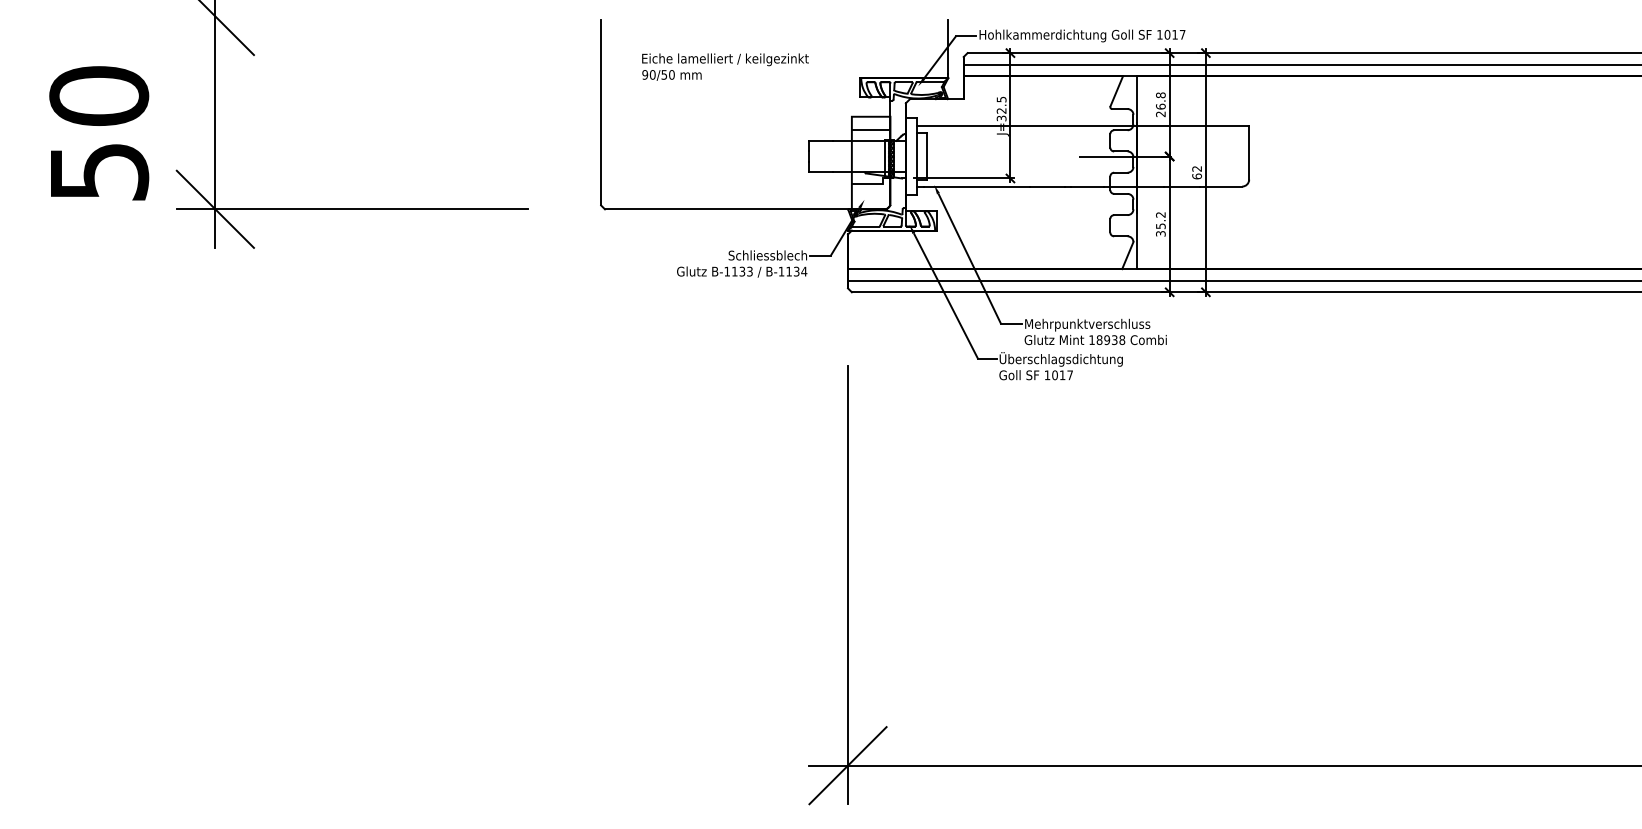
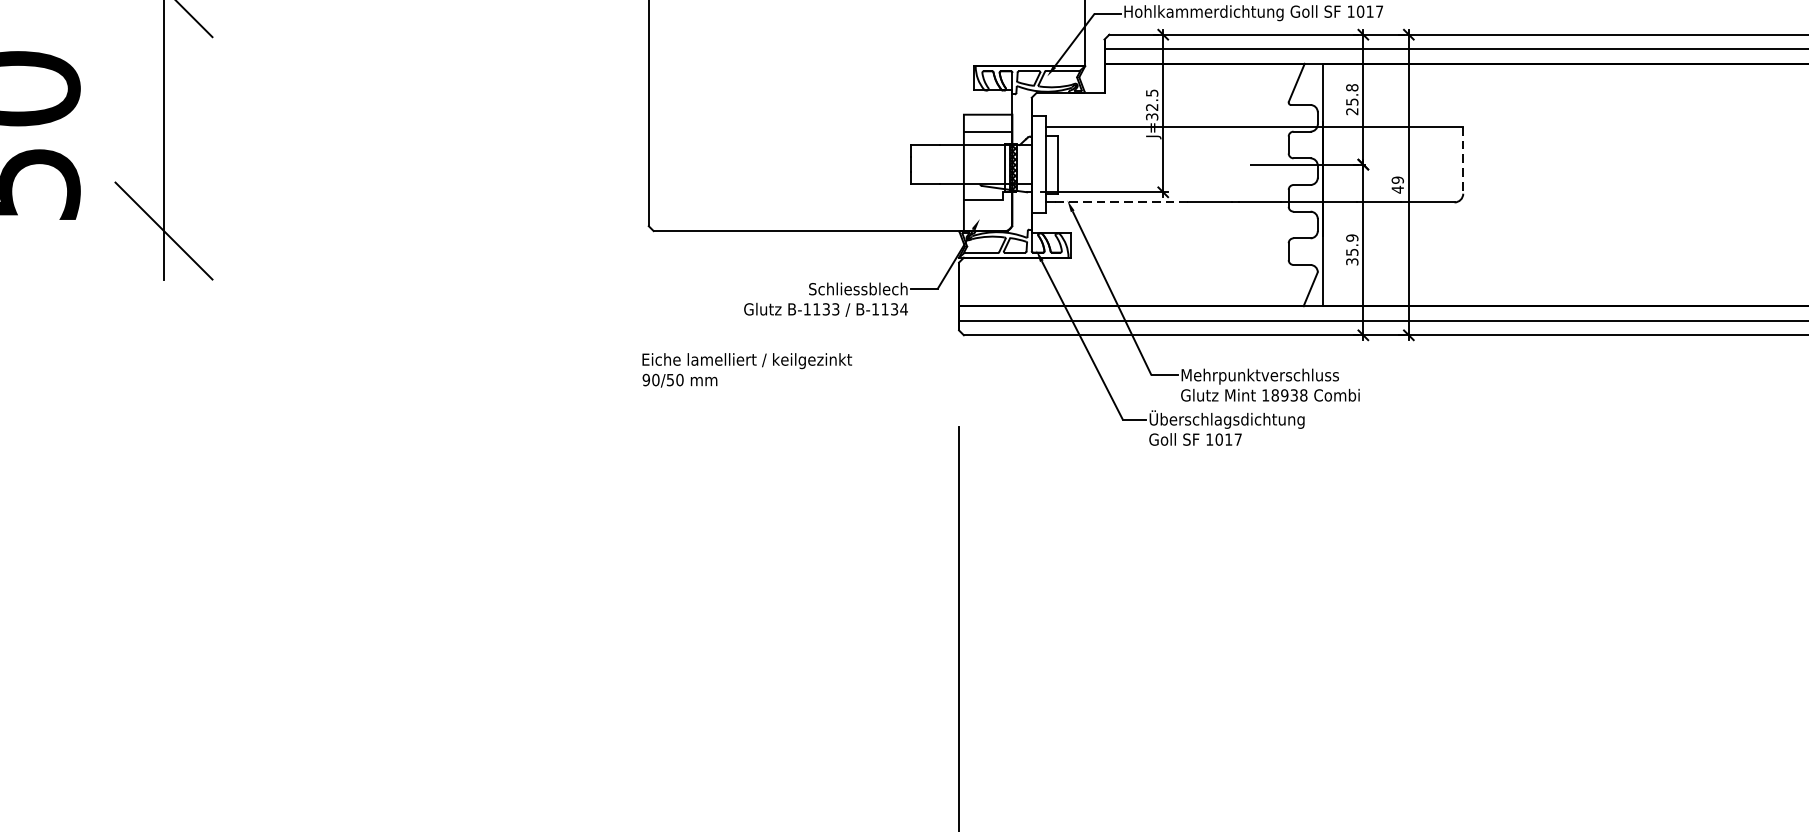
text: (725, 66) -> (747, 369), moved
text: (1160, 106) -> (1351, 101), 26.8 -> 25.8
line: (1249, 153) -> (1463, 160), solid -> dashed
text: (1197, 172) -> (1398, 184), 62 -> 49
line: (977, 186) -> (1121, 202), solid -> dashed
line: (351, 209) -> (335, 231), removed
text: (1160, 214) -> (1351, 237), 35.2 -> 35.9

